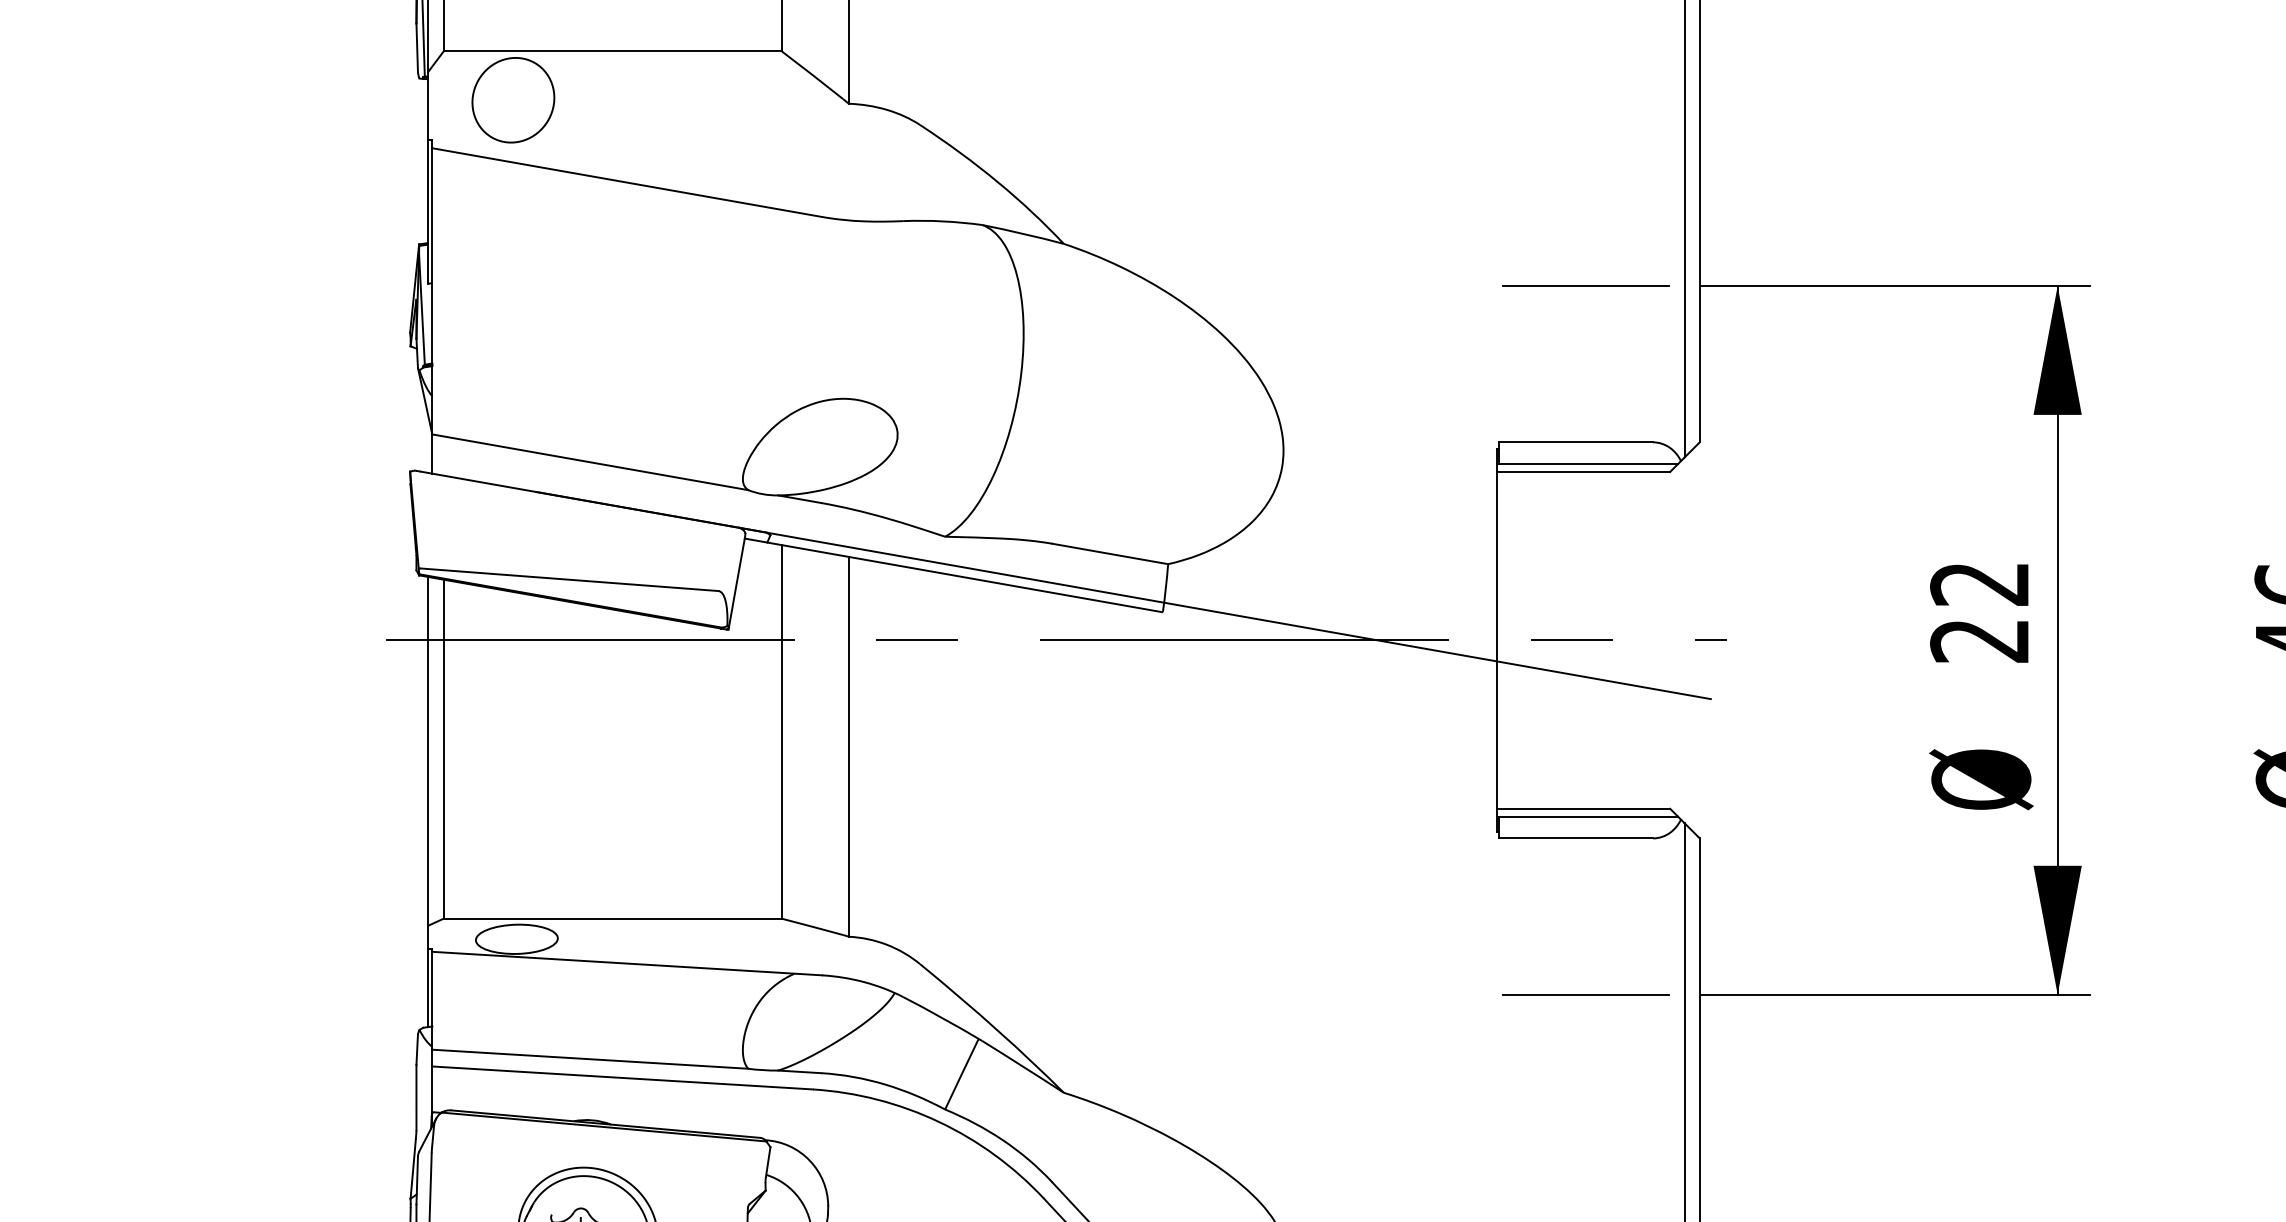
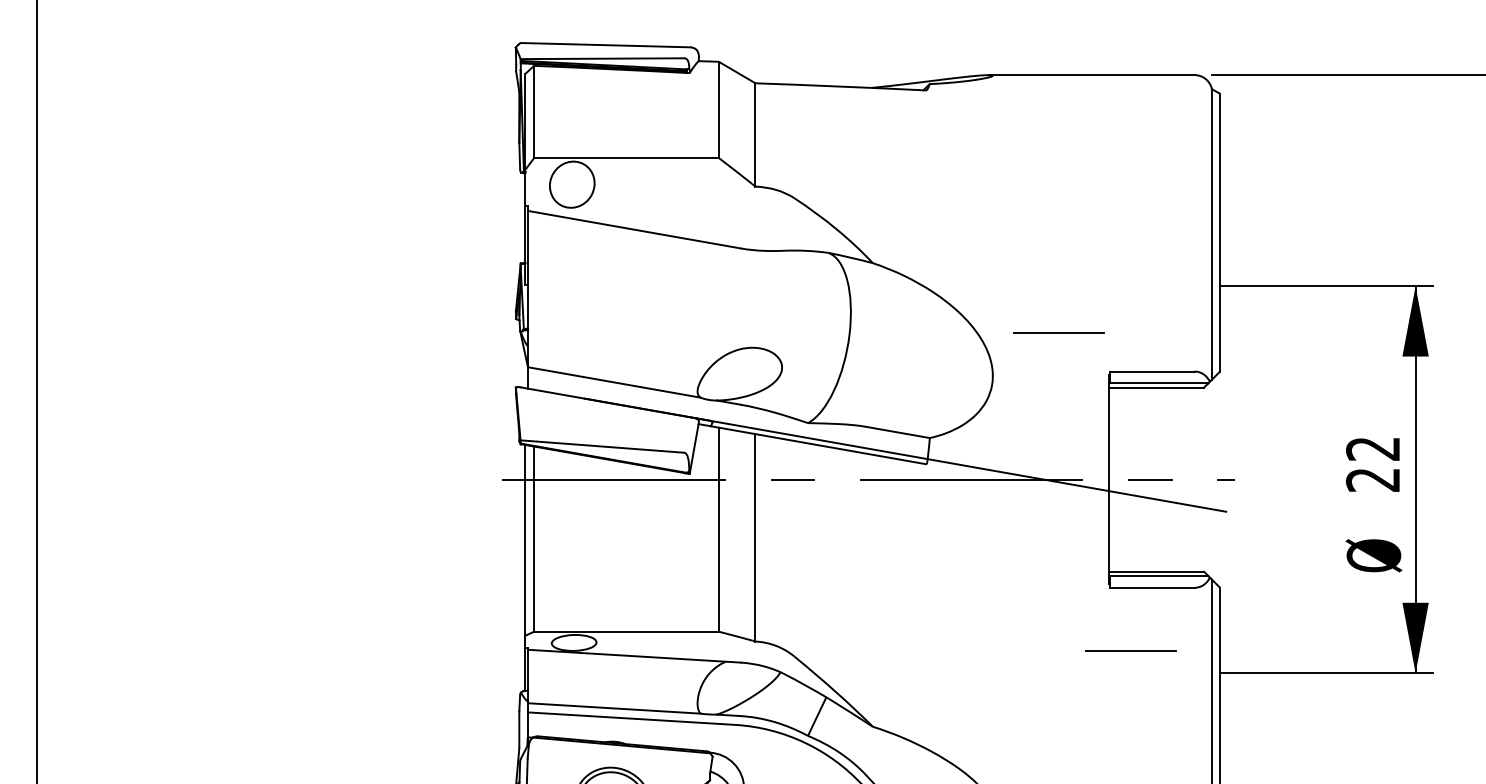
line: (1585, 284) -> (1058, 332), moved
line: (1585, 993) -> (1130, 650), moved

